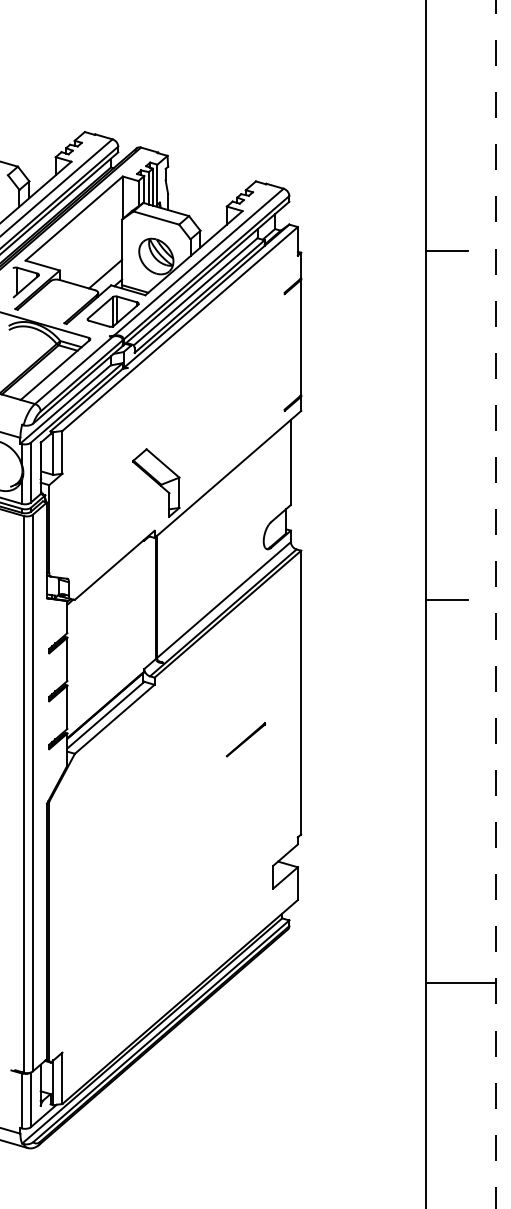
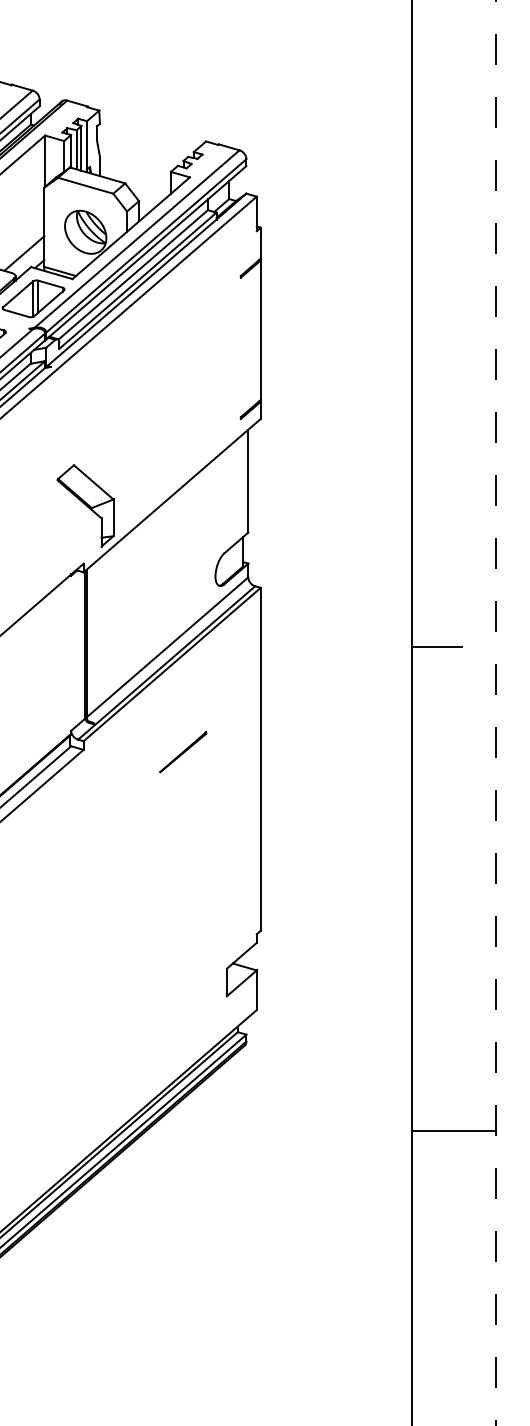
line: (446, 251) -> (436, 226), removed
line: (246, 739) -> (183, 751), moved
line: (460, 983) -> (453, 1131), moved

